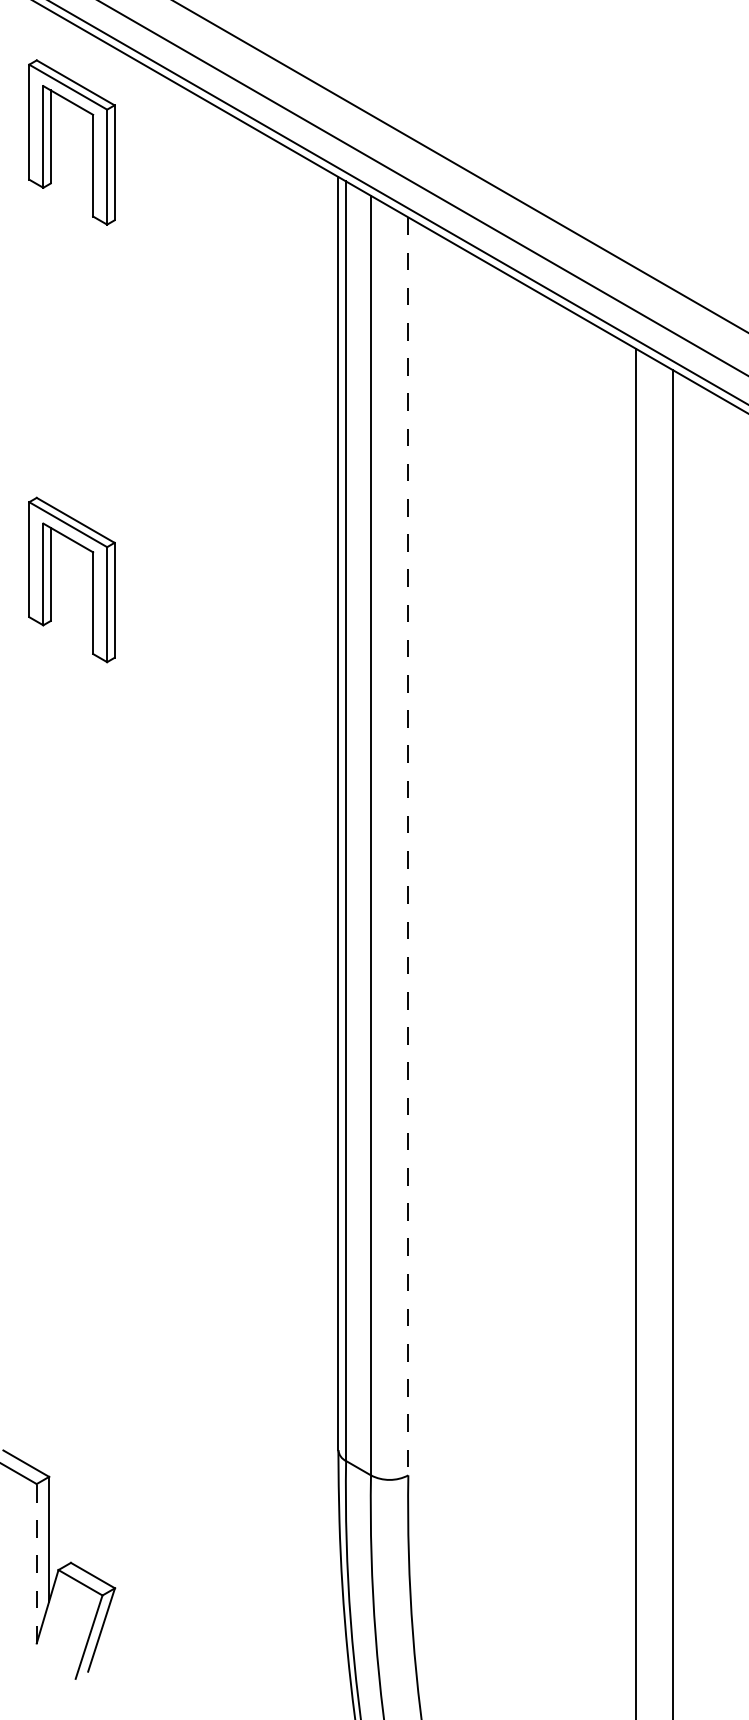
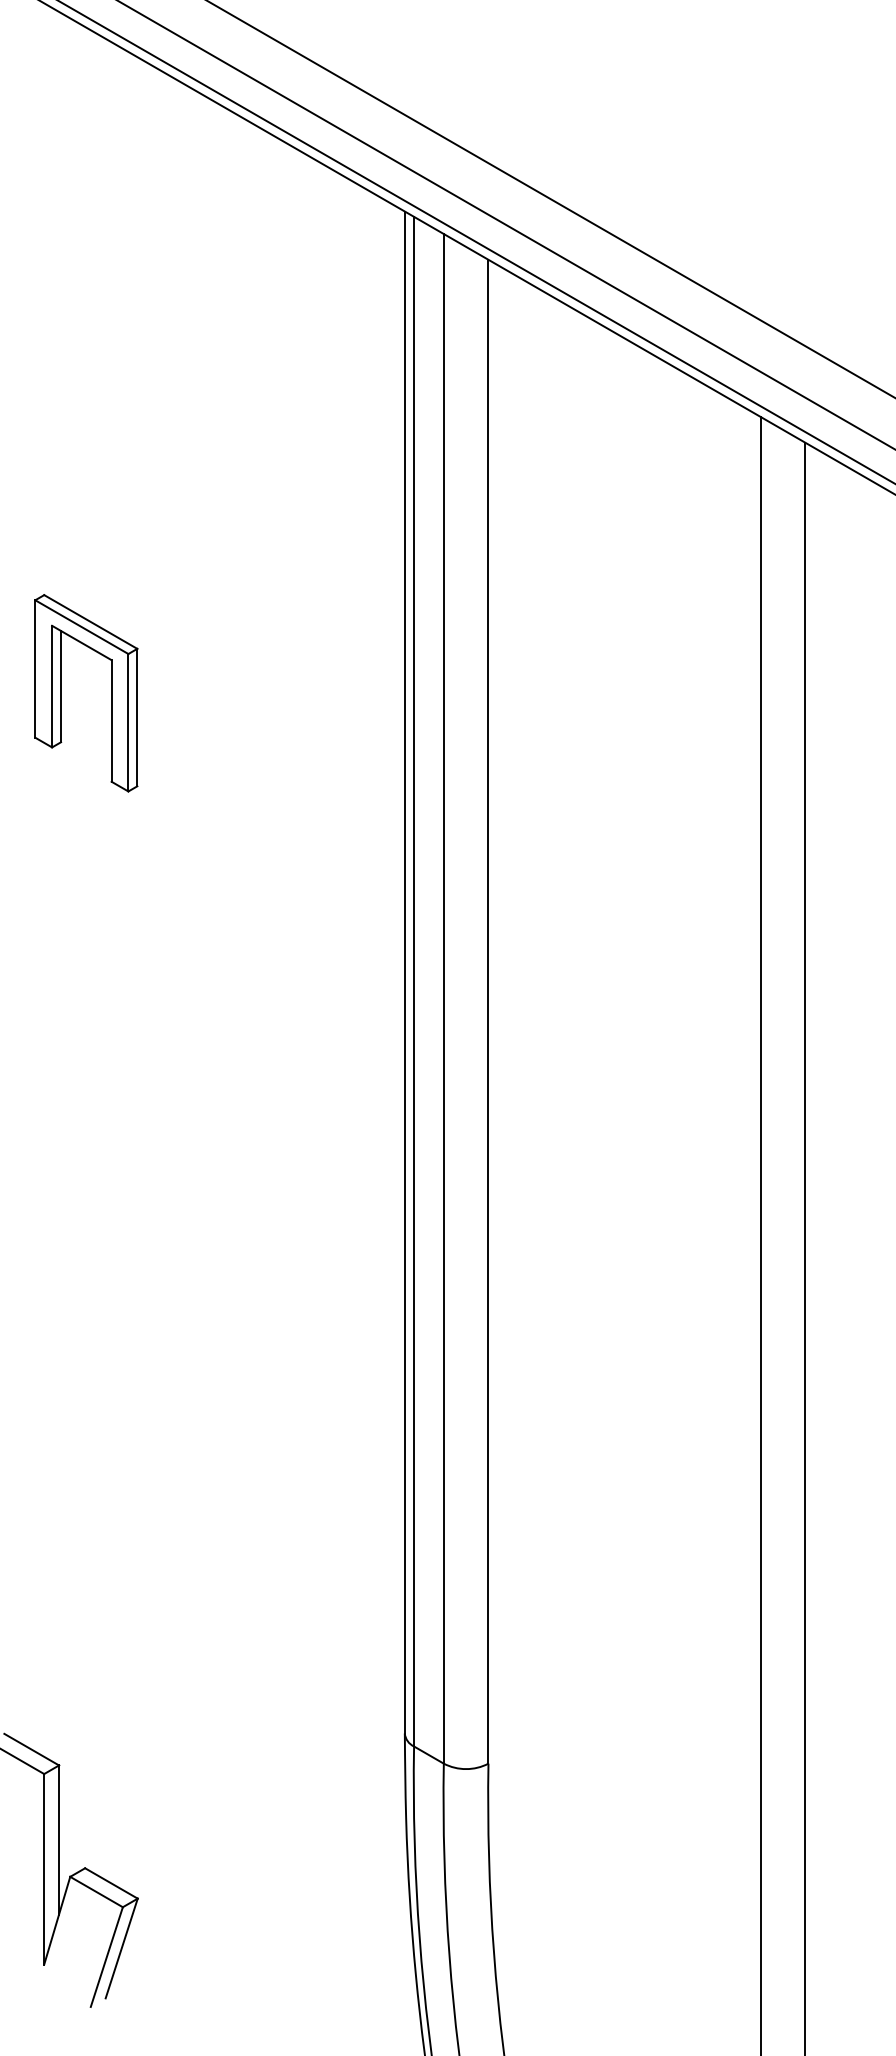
part: (51, 142) -> (61, 170), removed
line: (408, 846) -> (488, 1011), dashed -> solid
line: (36, 1563) -> (44, 1868), dashed -> solid

